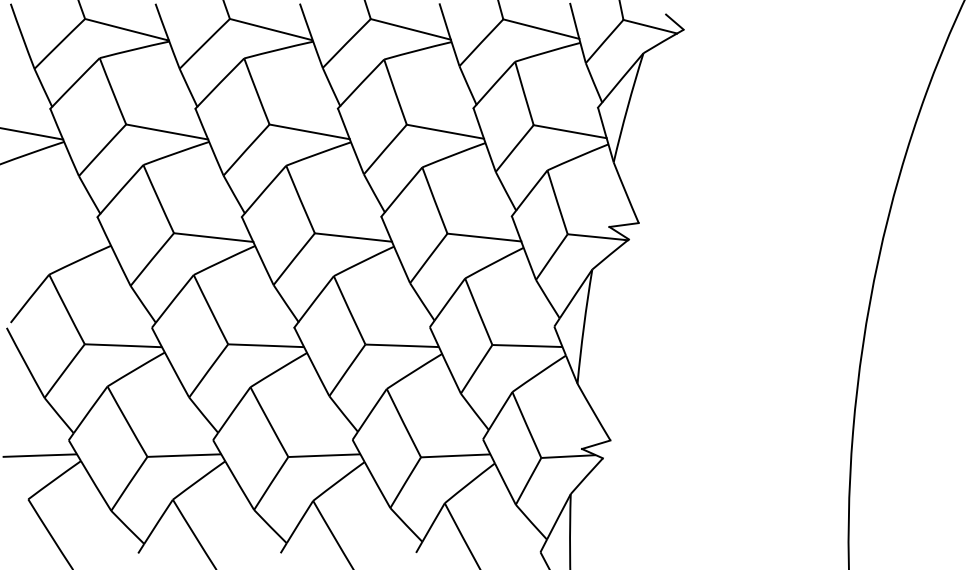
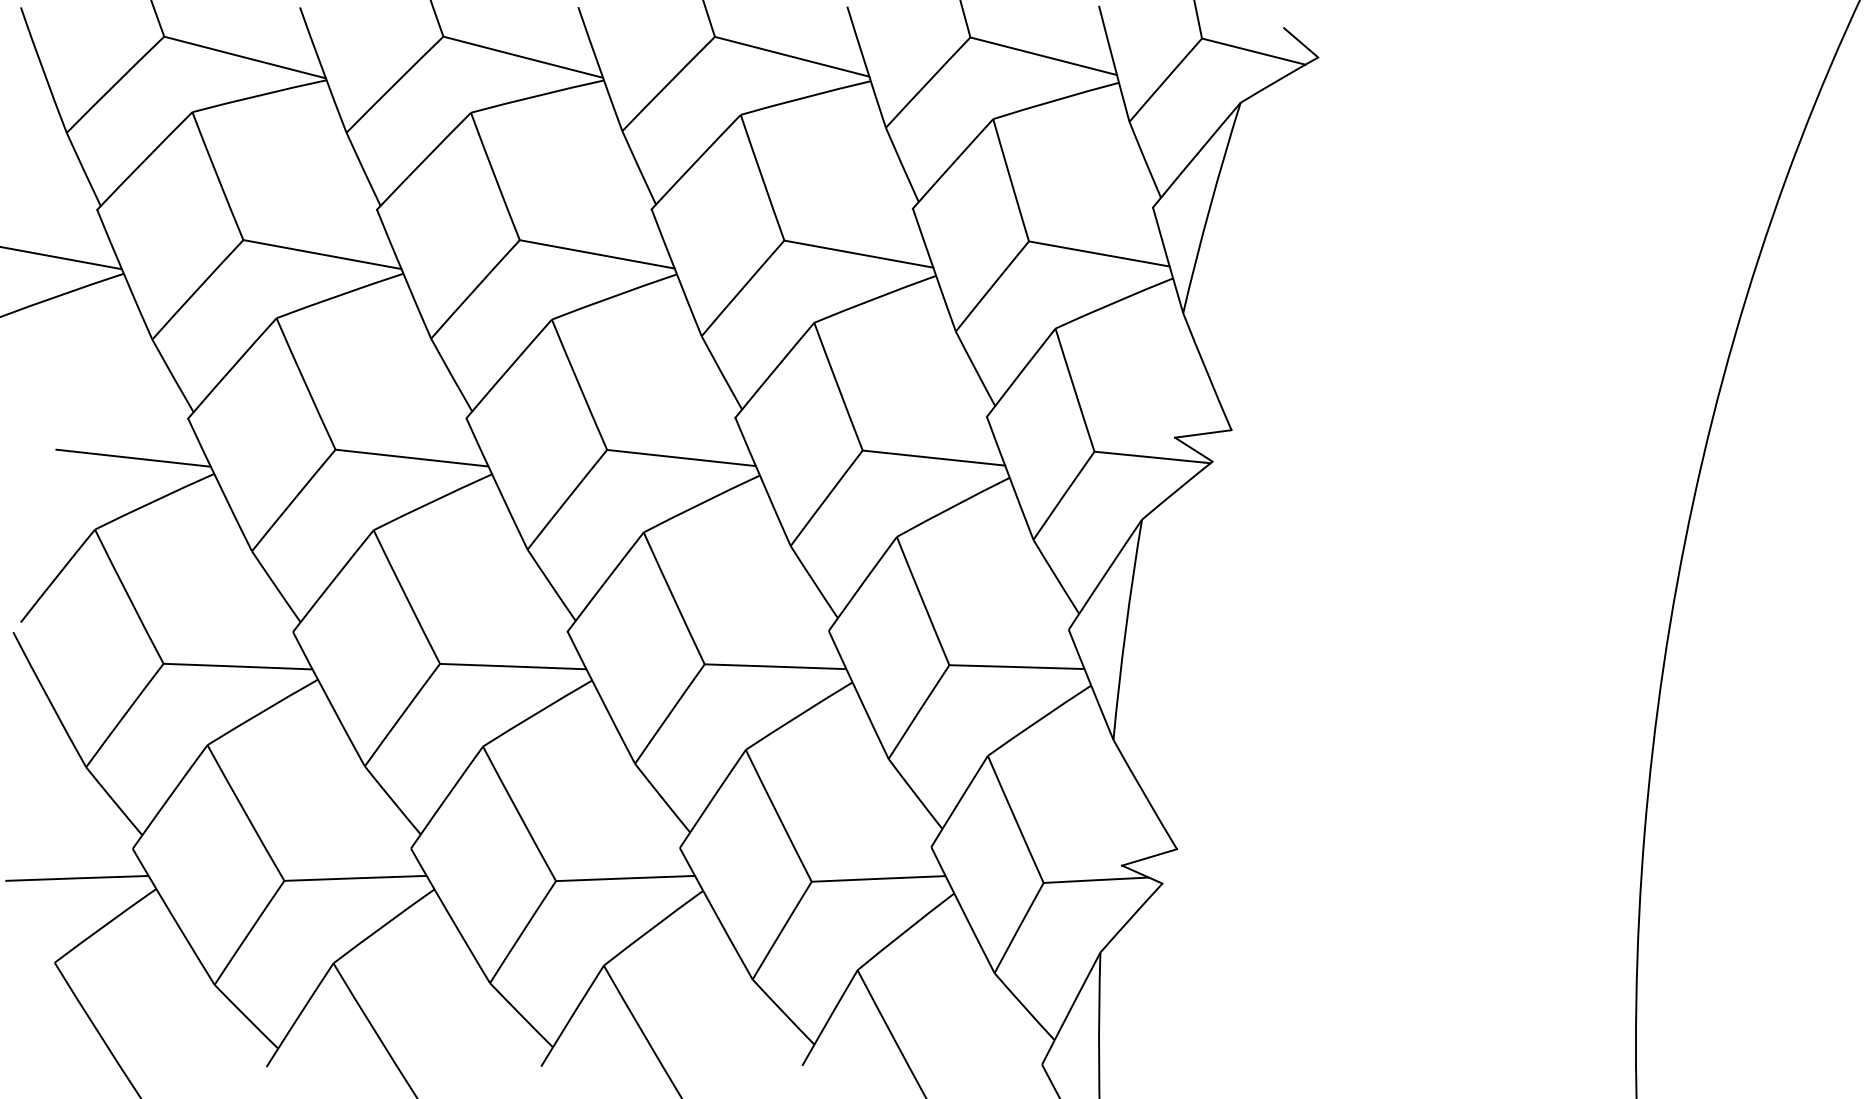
line: (69, 237) -> (134, 457), added

